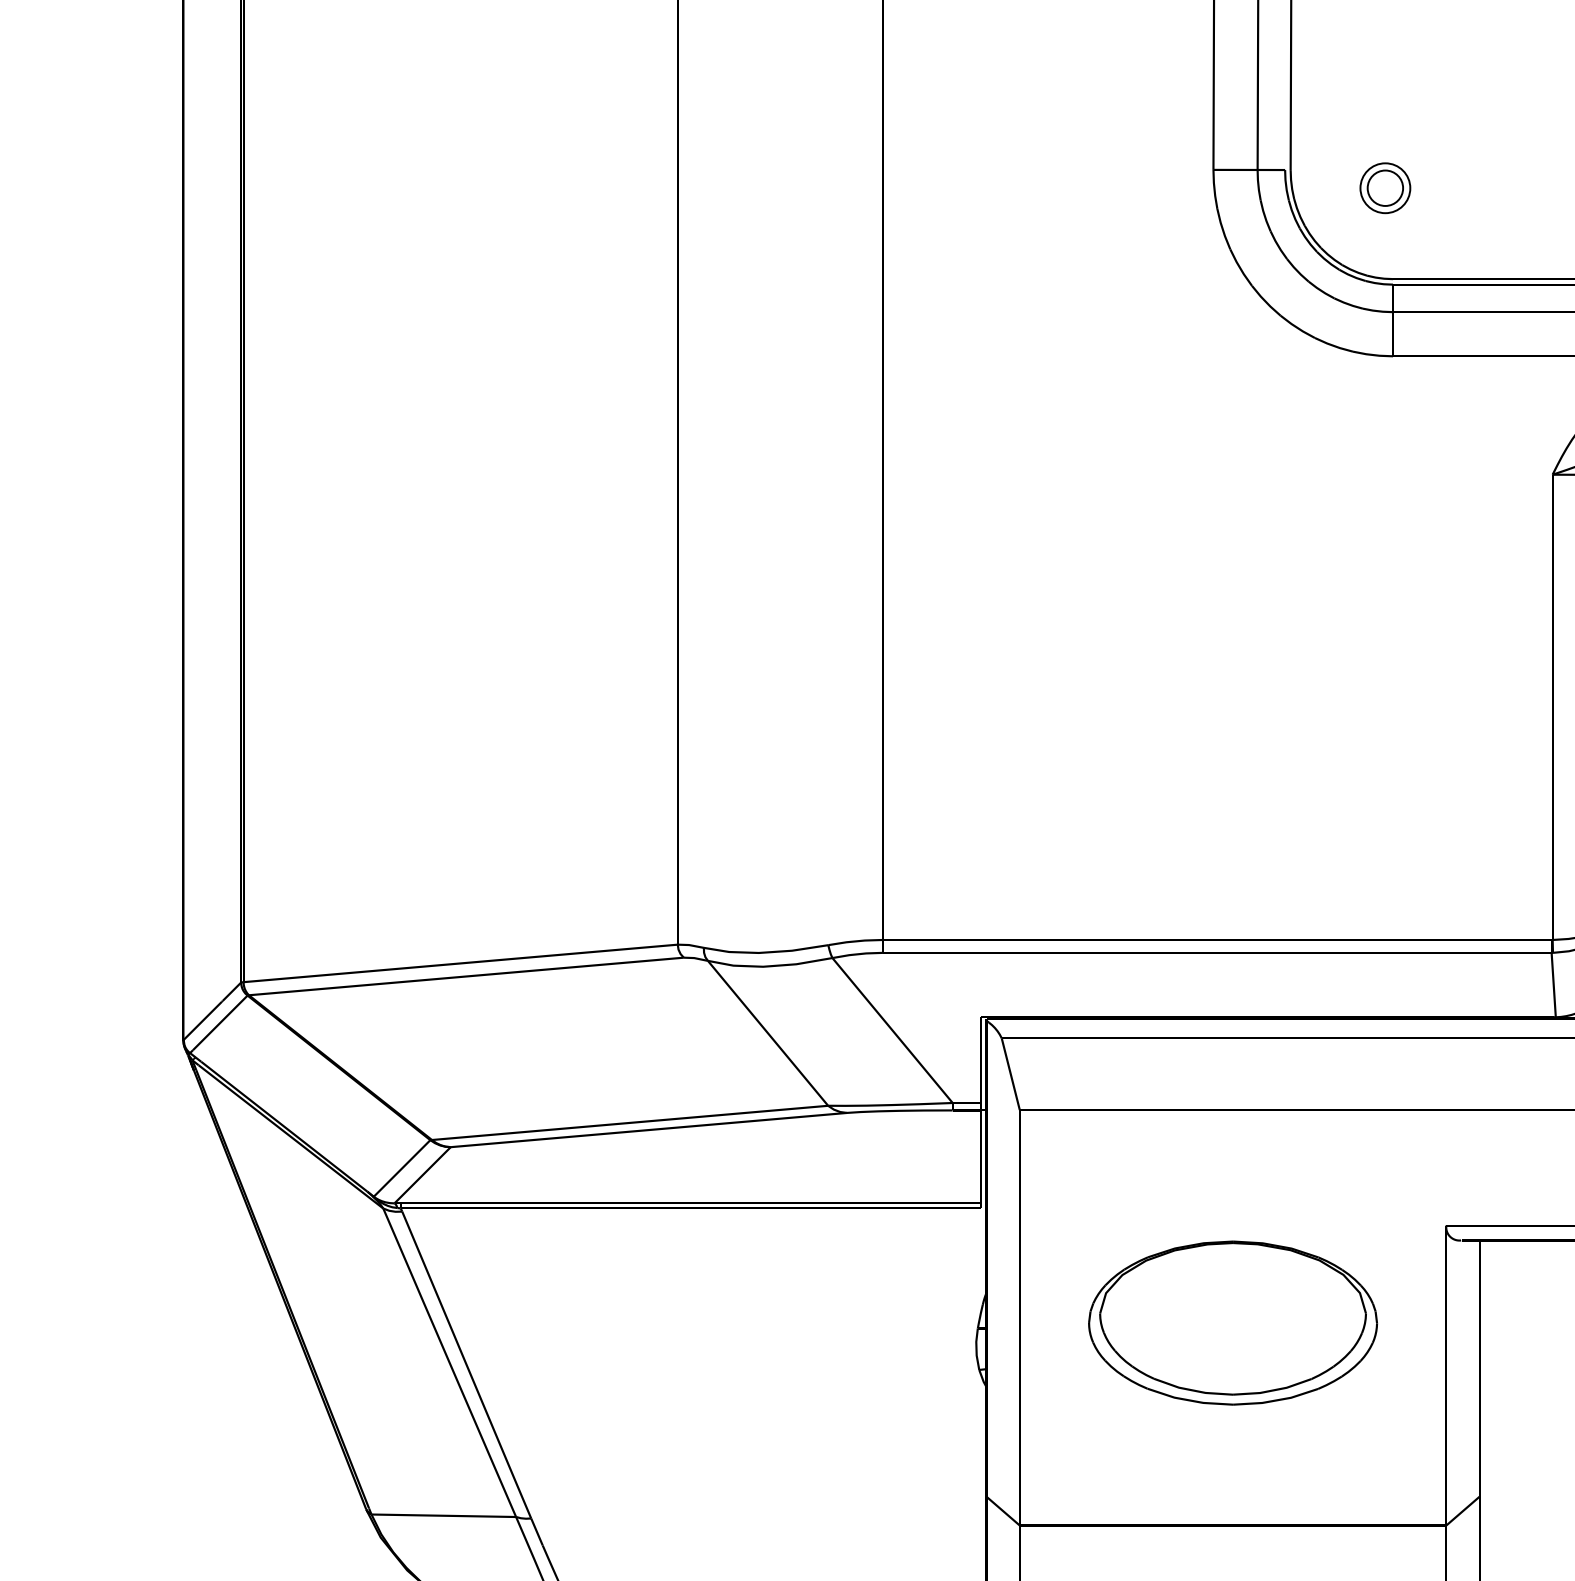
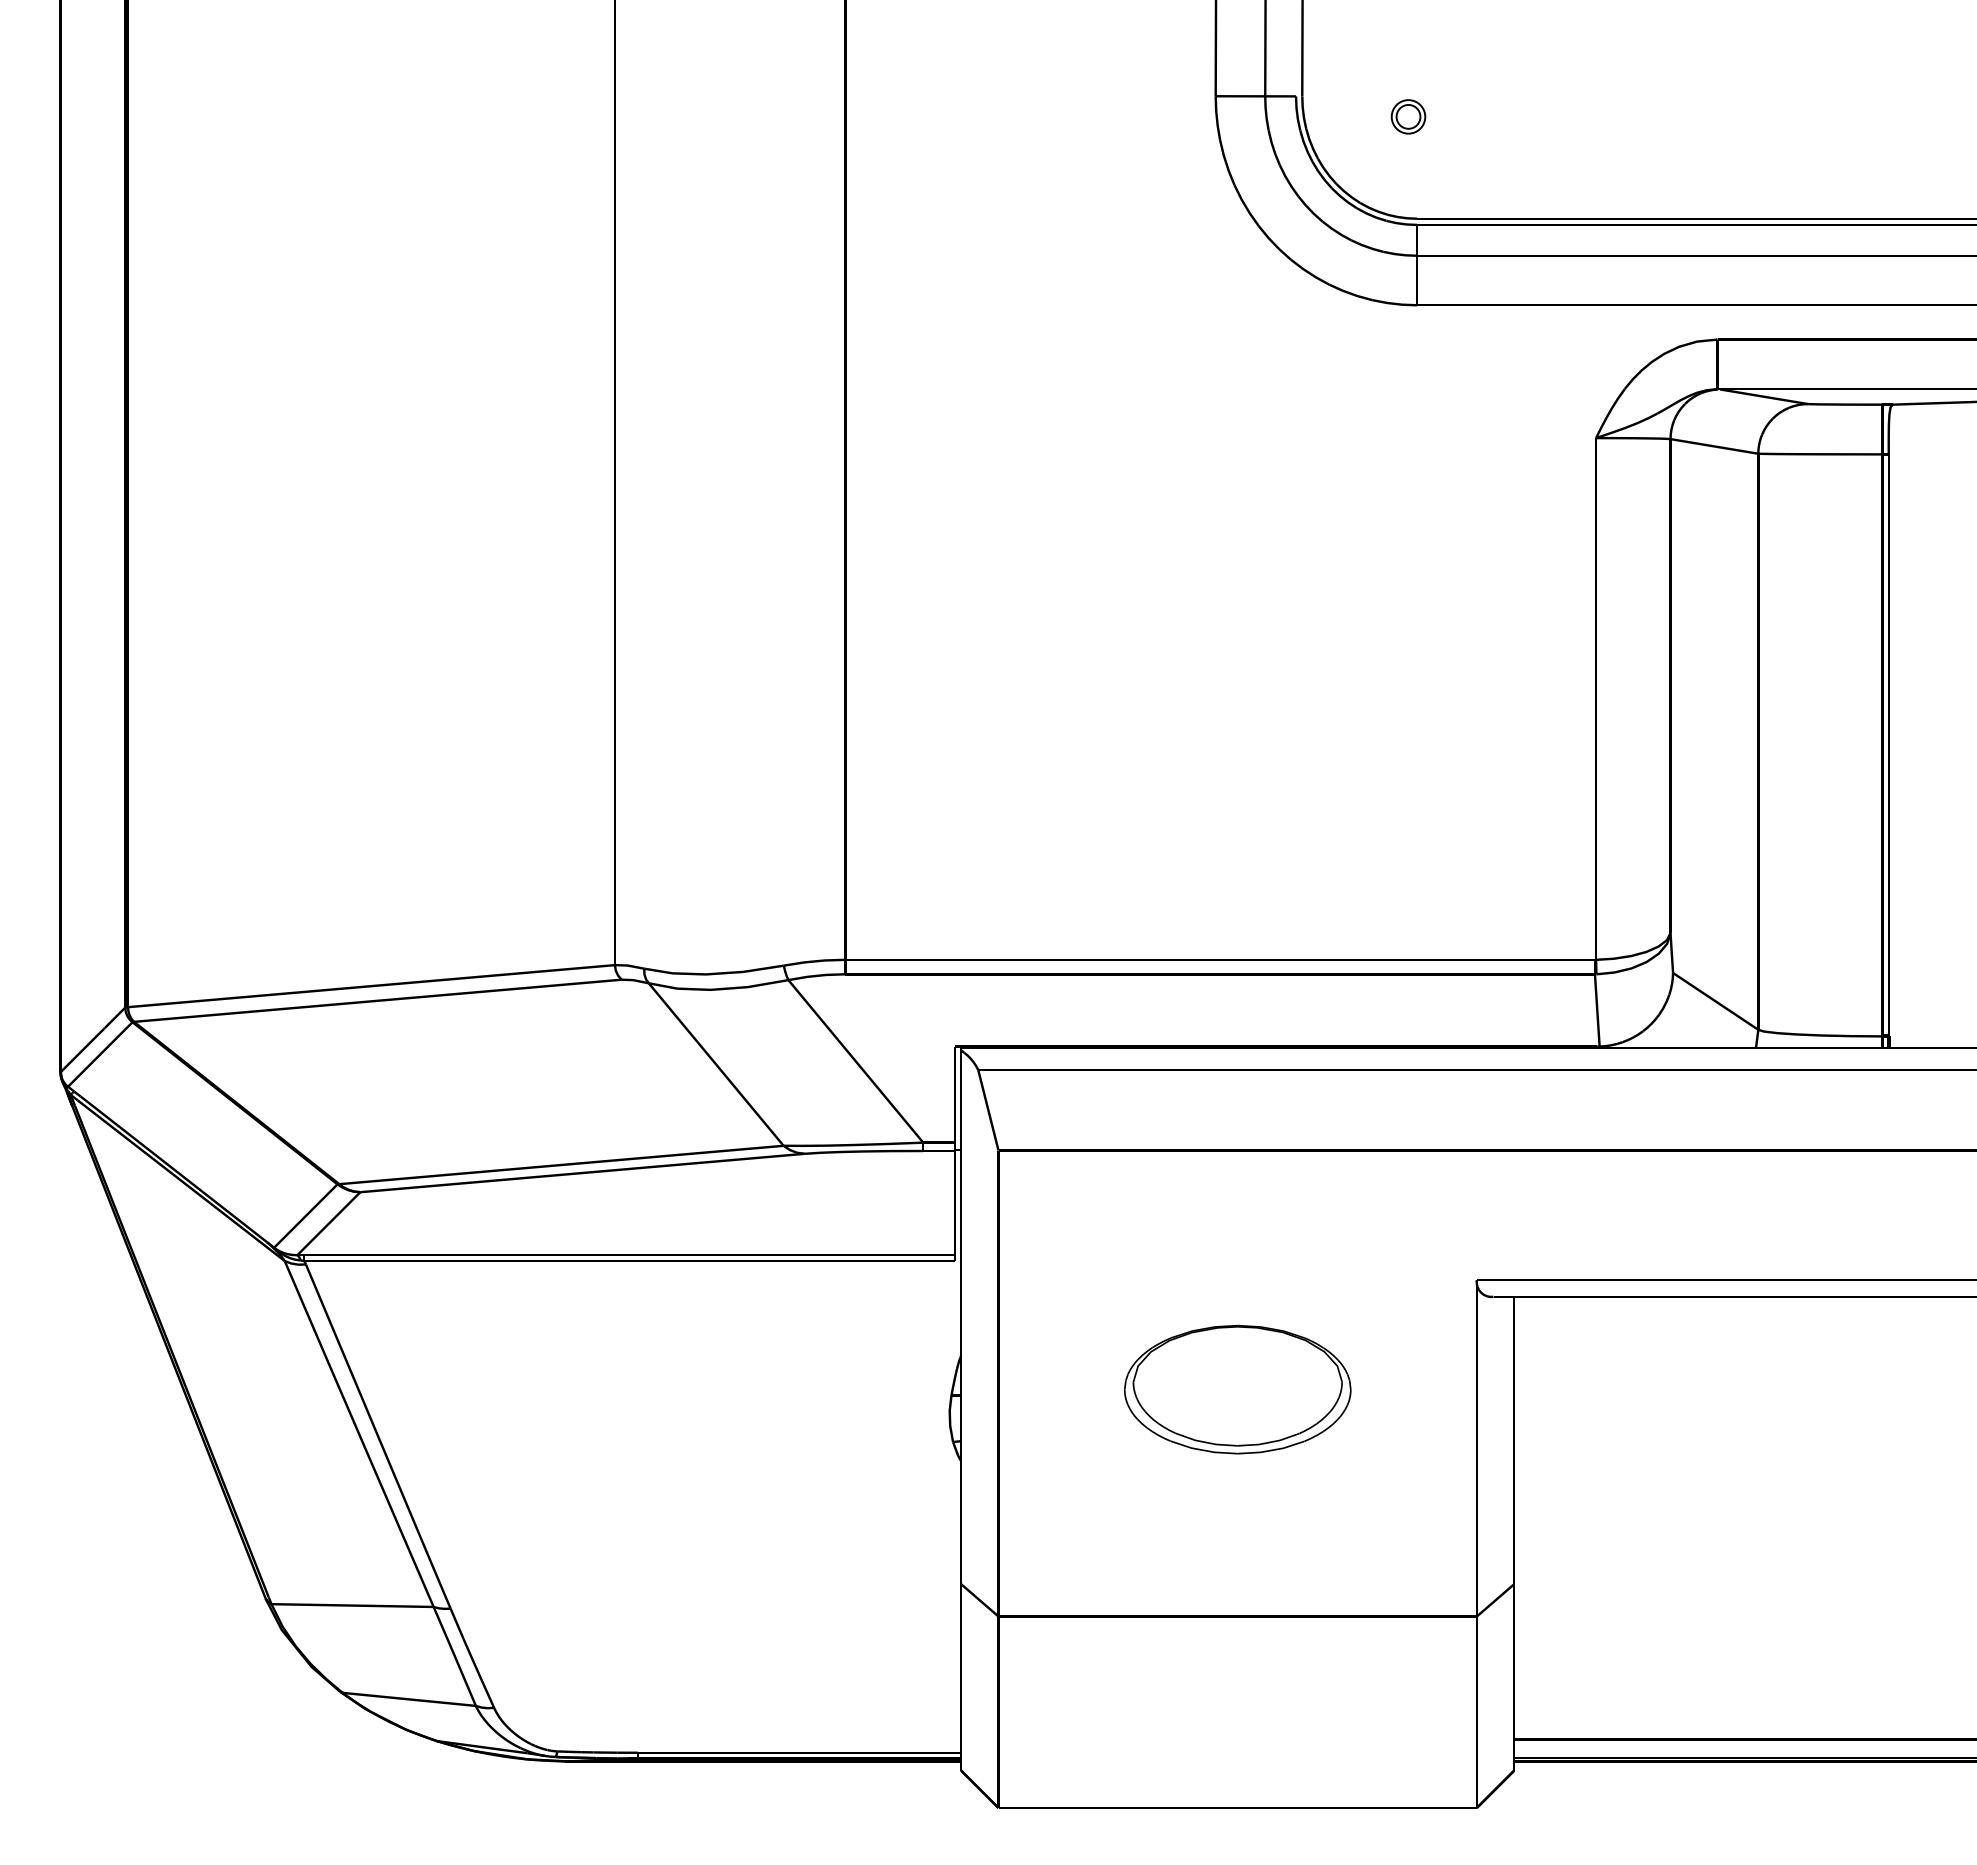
part: (1385, 187) -> (1408, 116), size x0.6
part: (1232, 1323) -> (1237, 1389), size x0.7

